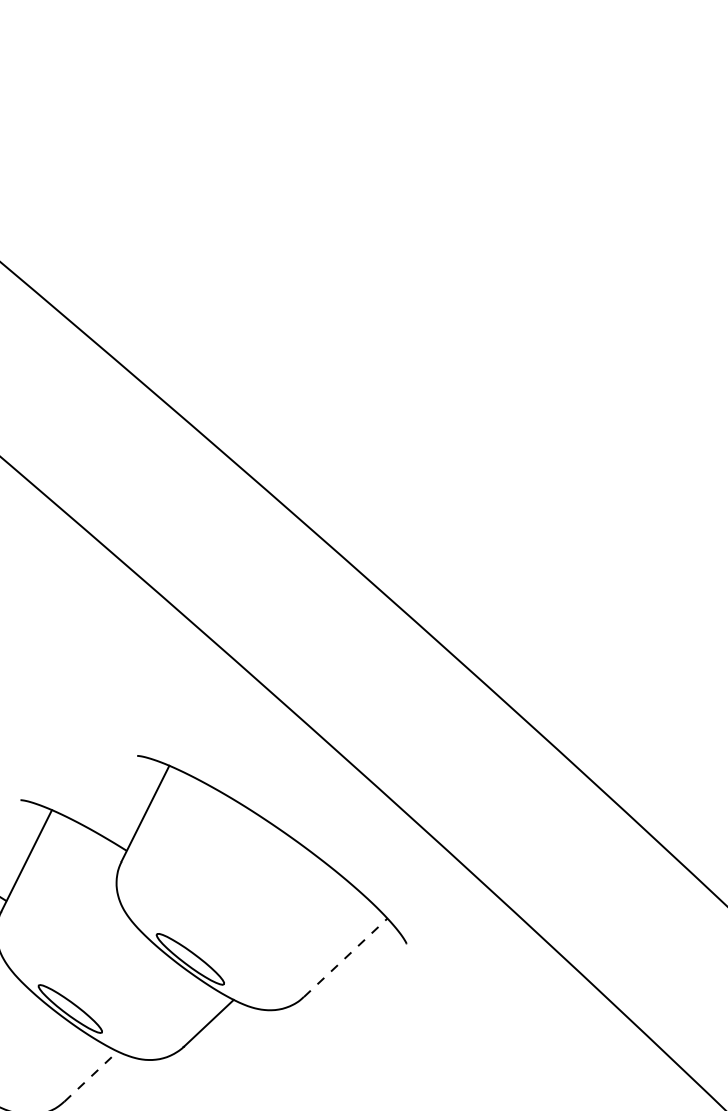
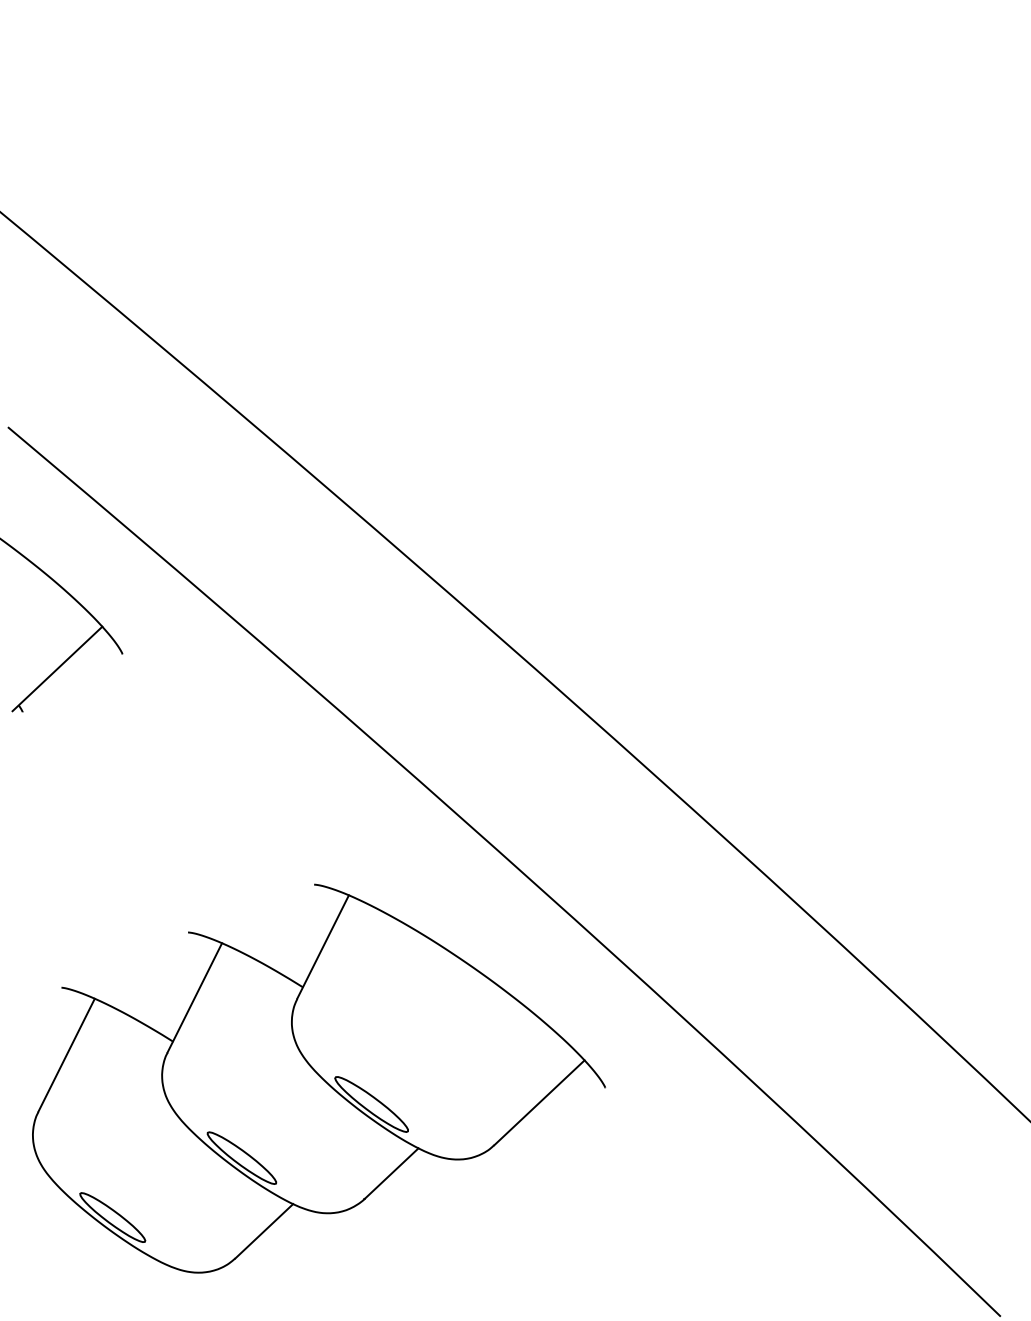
line: (345, 957) -> (539, 1102), dashed -> solid
line: (91, 1076) -> (264, 1231), dashed -> solid

